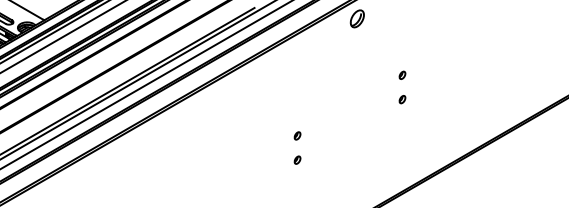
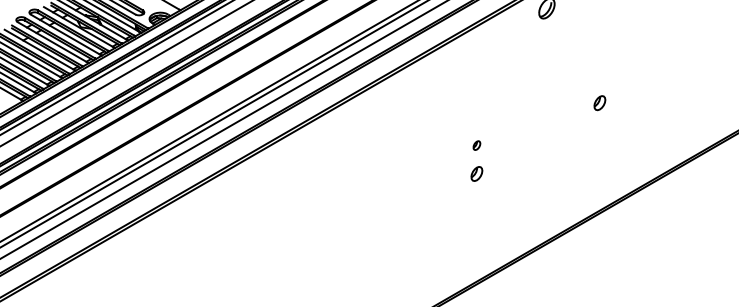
part: (402, 75) -> (599, 74), removed
part: (402, 99) -> (599, 102), size x1.6
part: (297, 159) -> (476, 173), size x1.6

